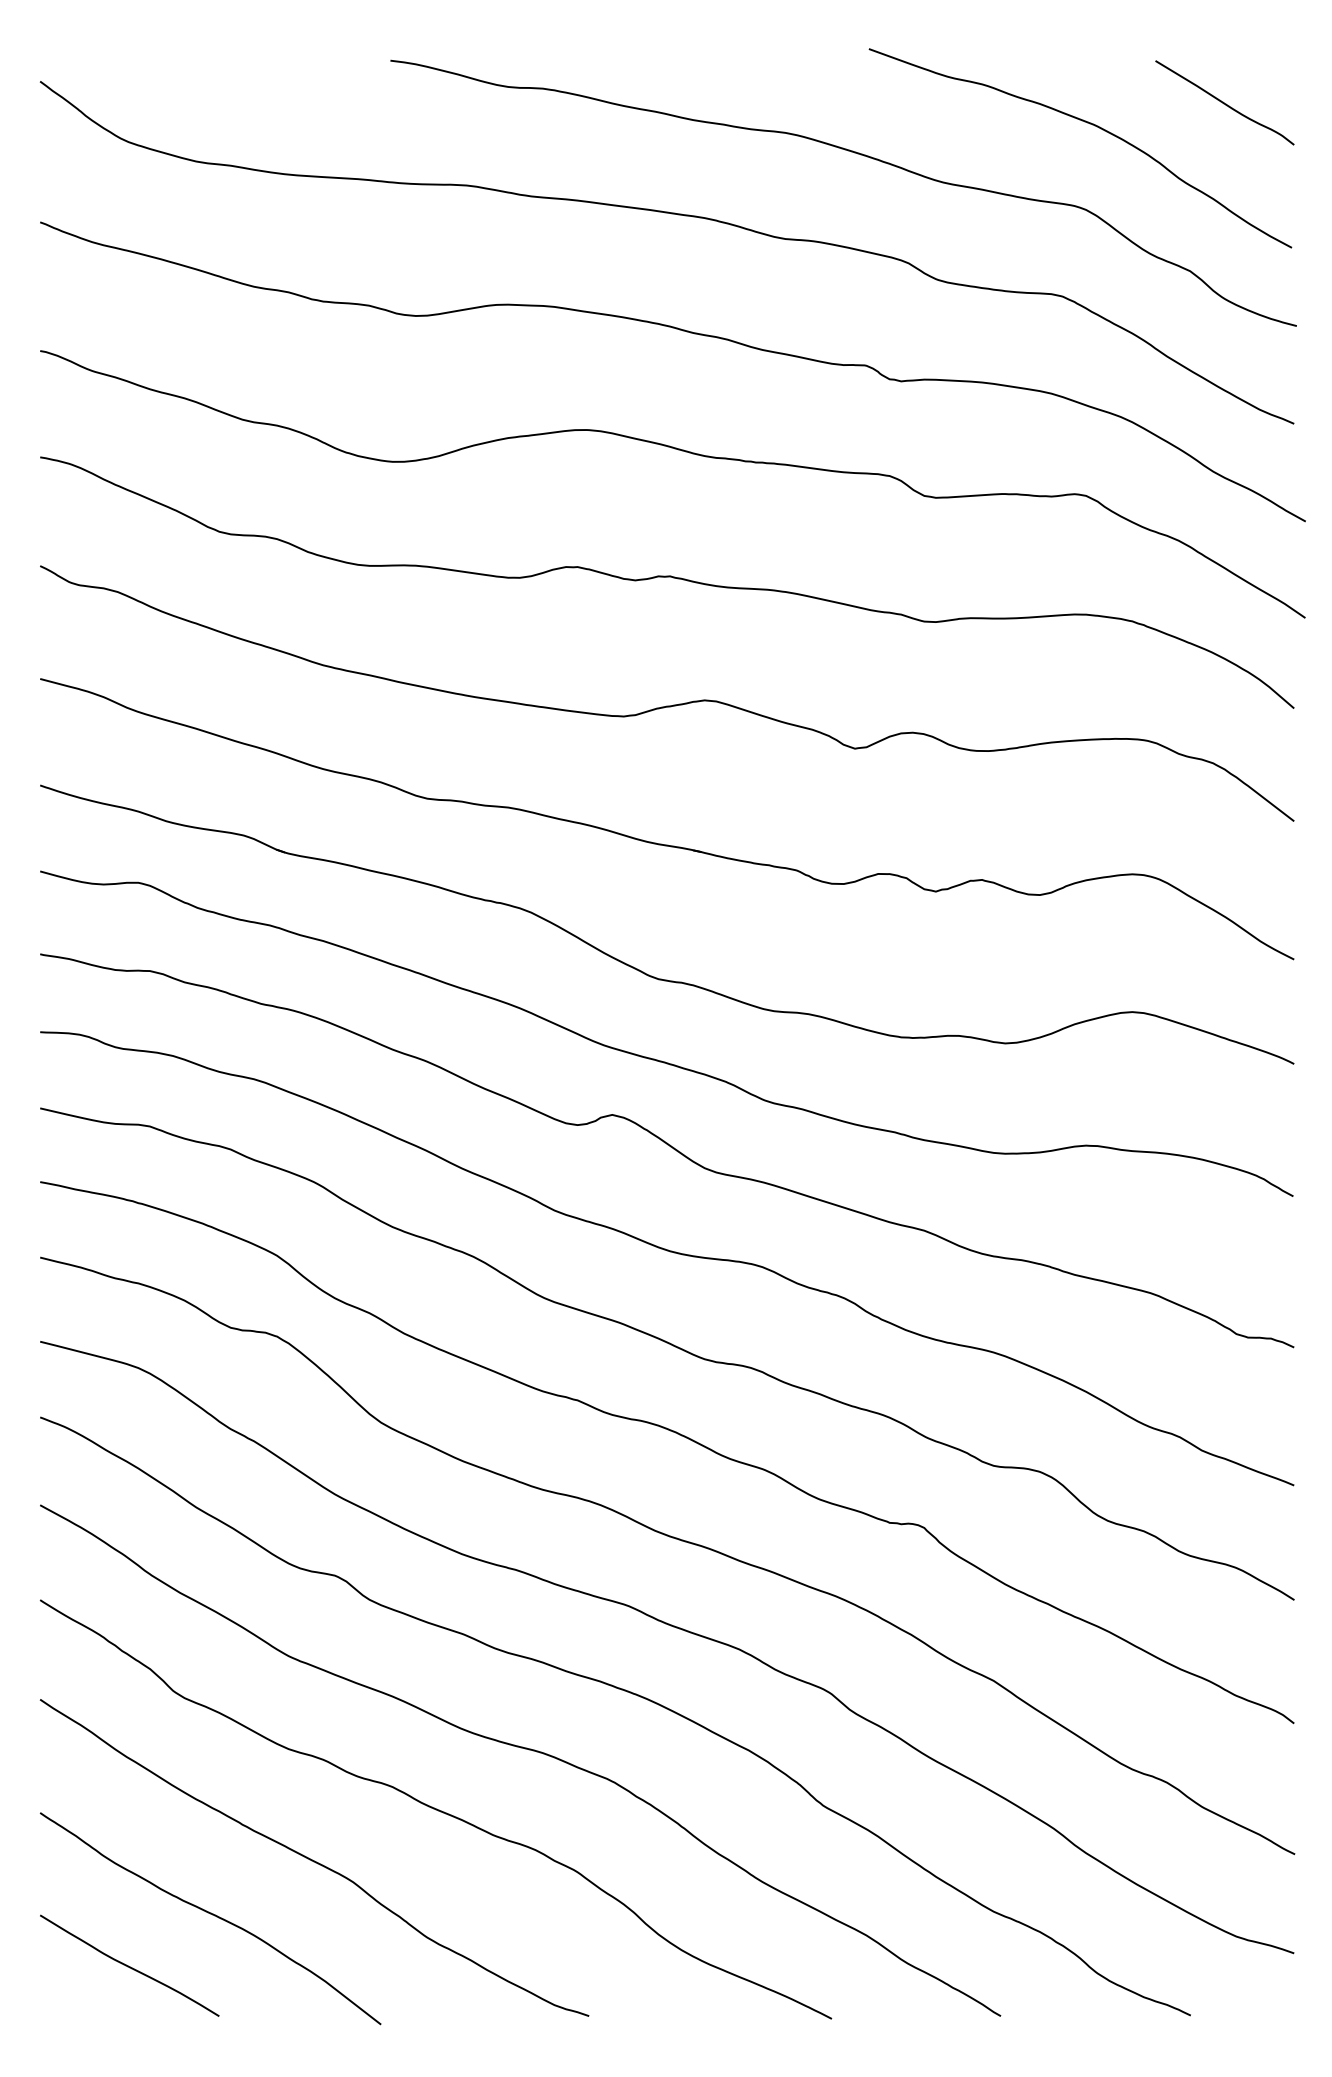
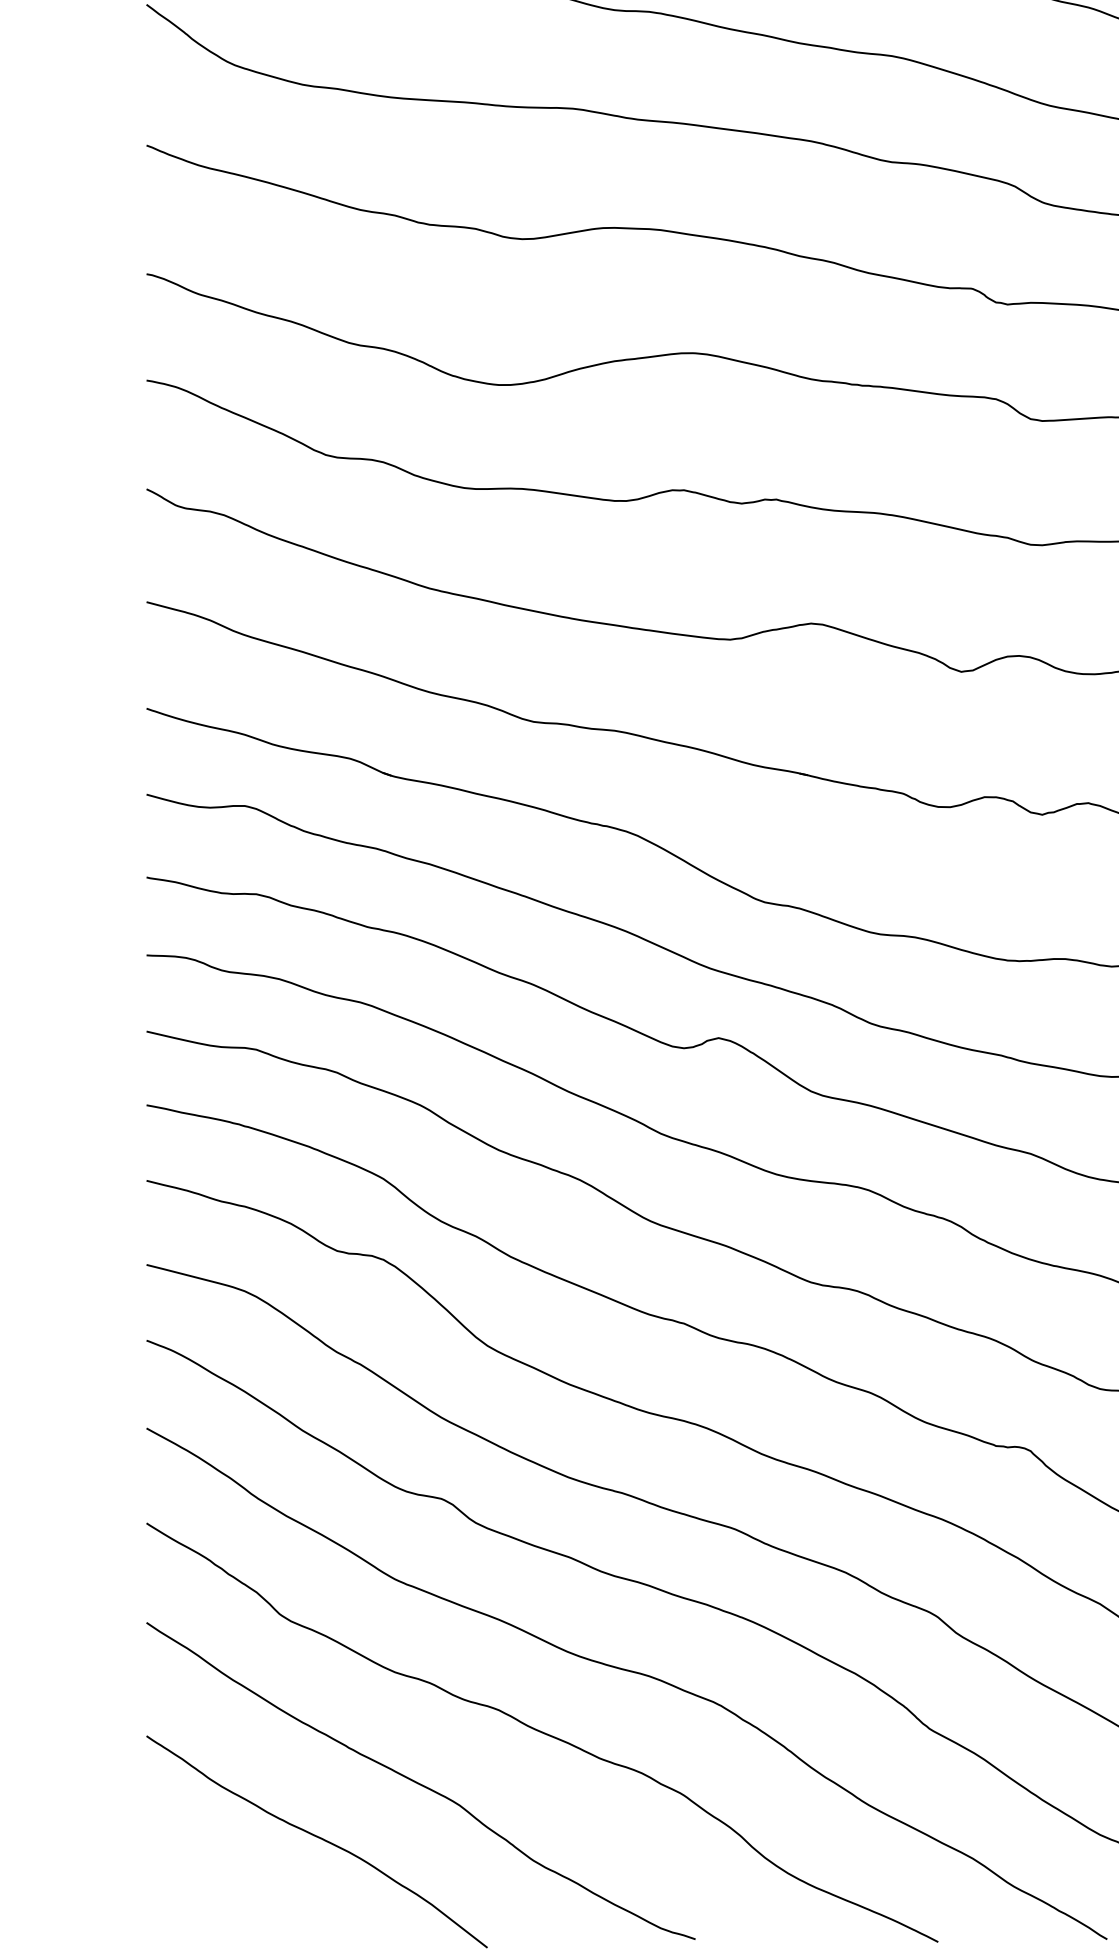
curve: (128, 1965) -> (234, 1888), removed

